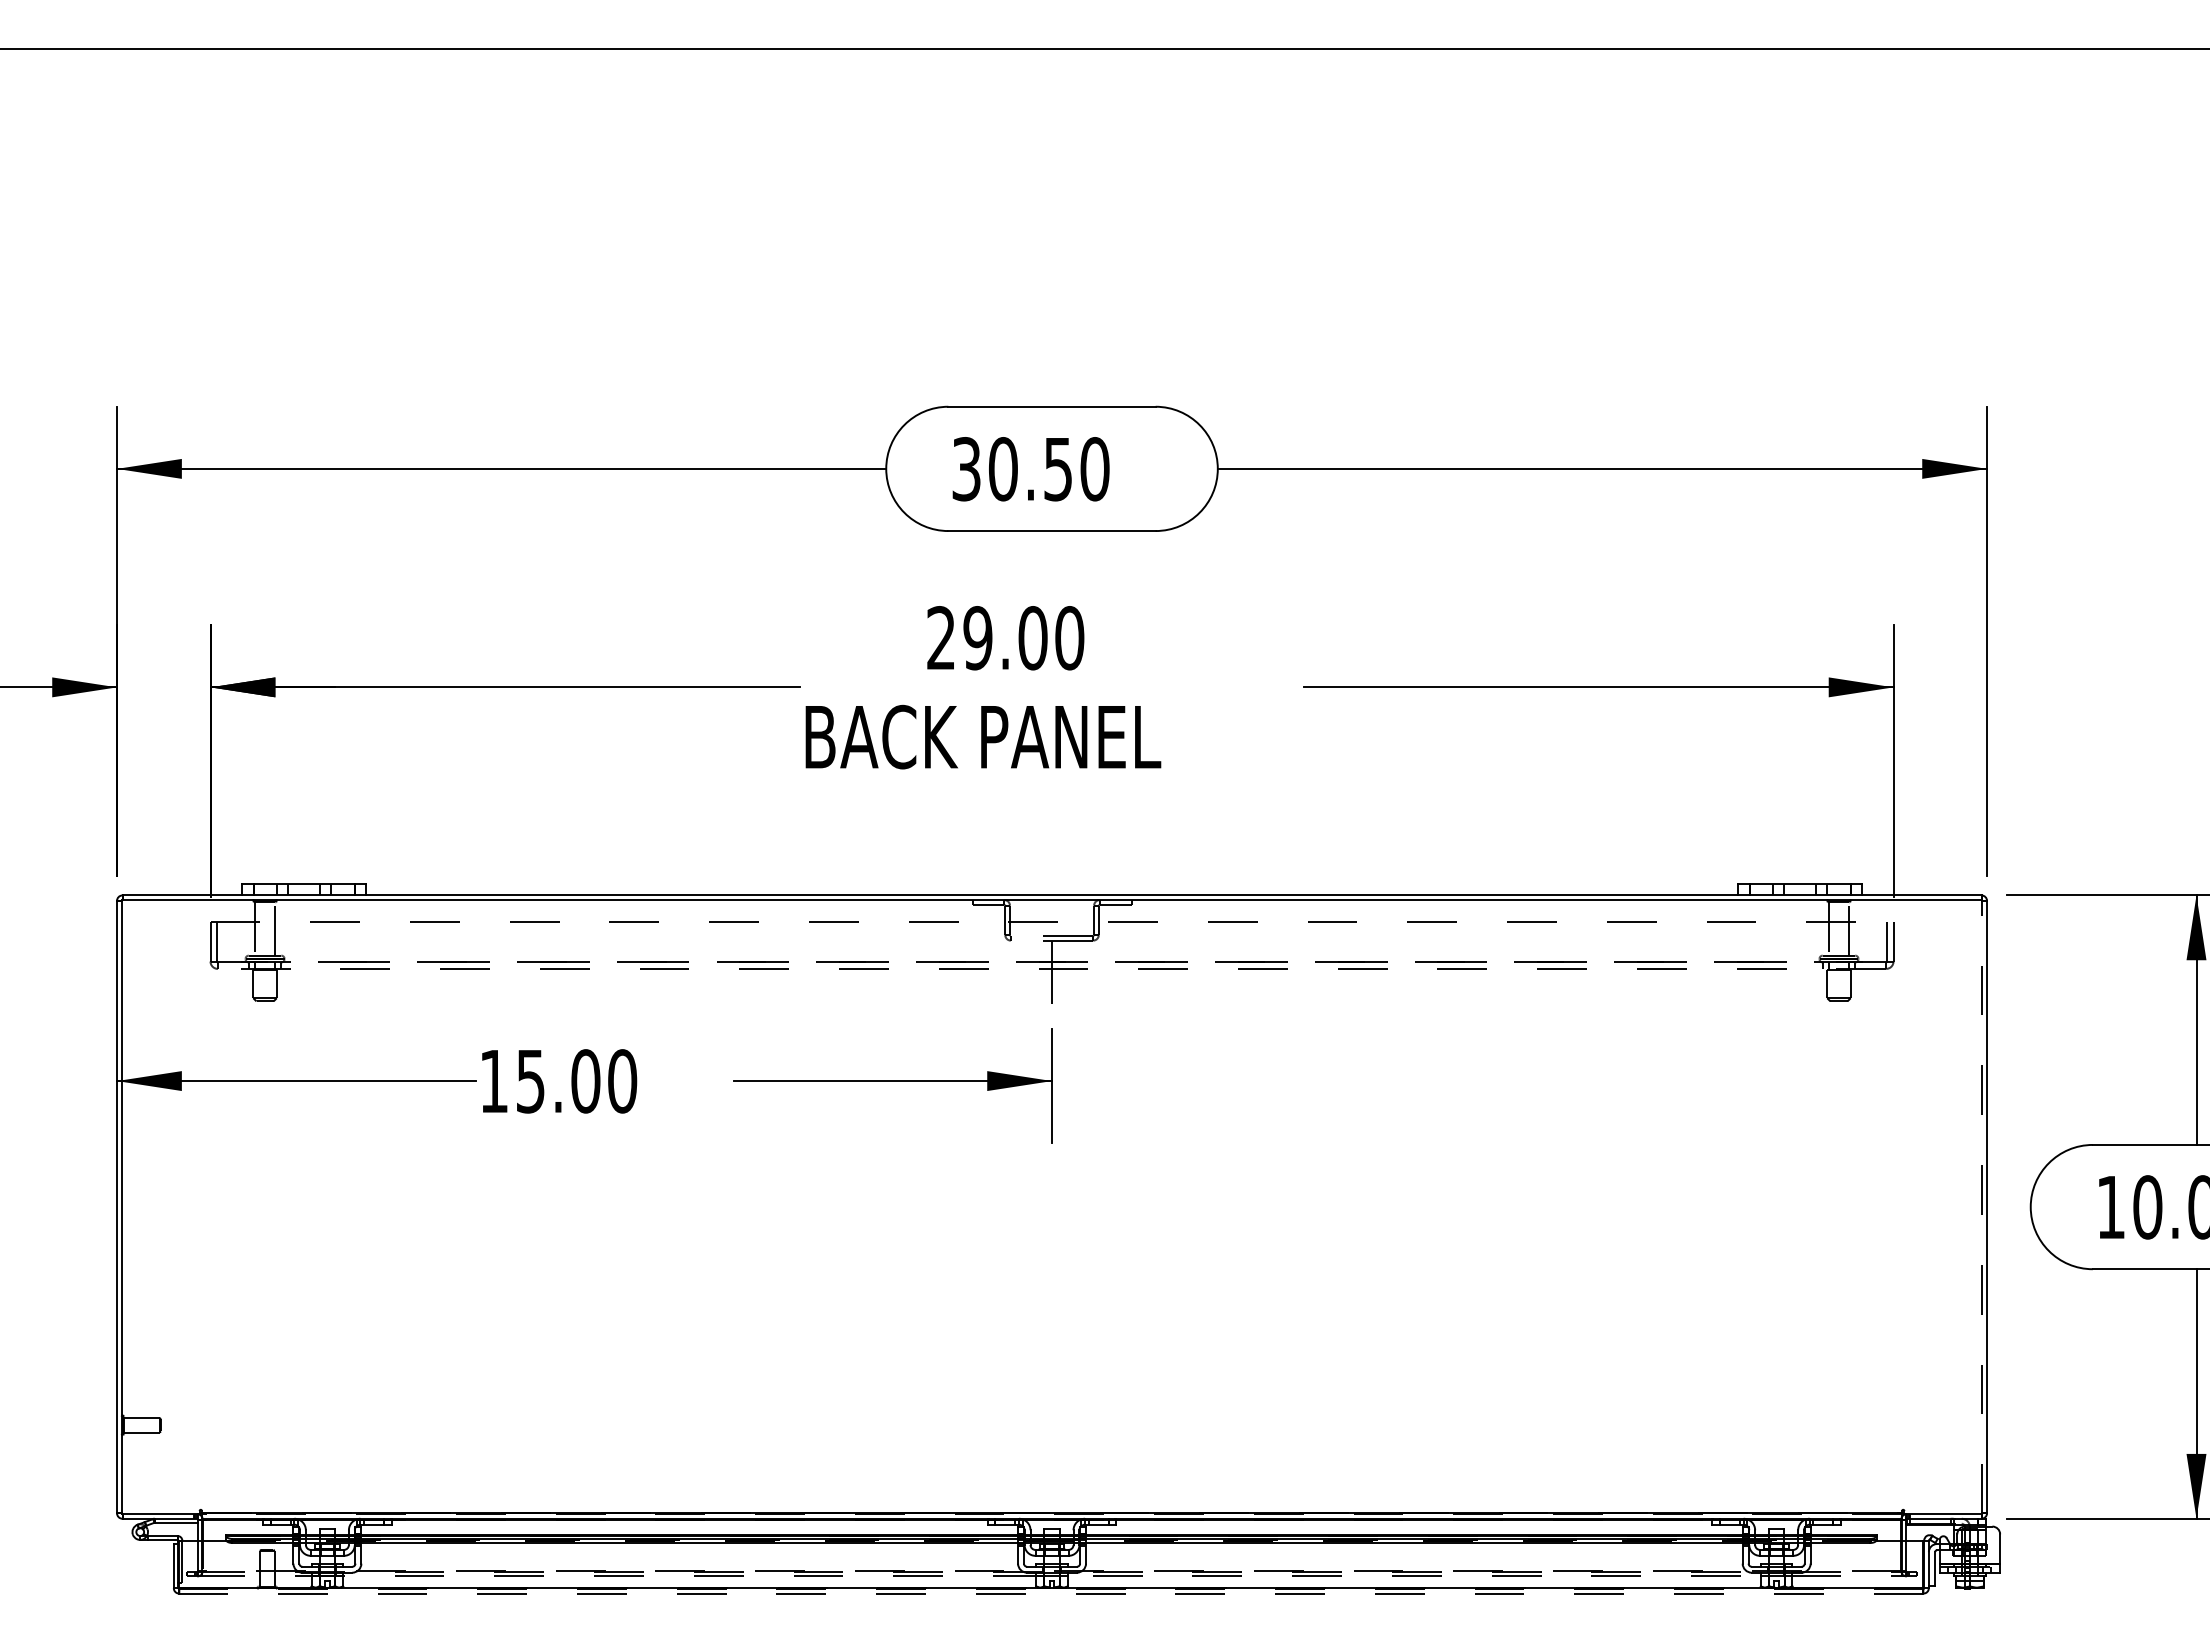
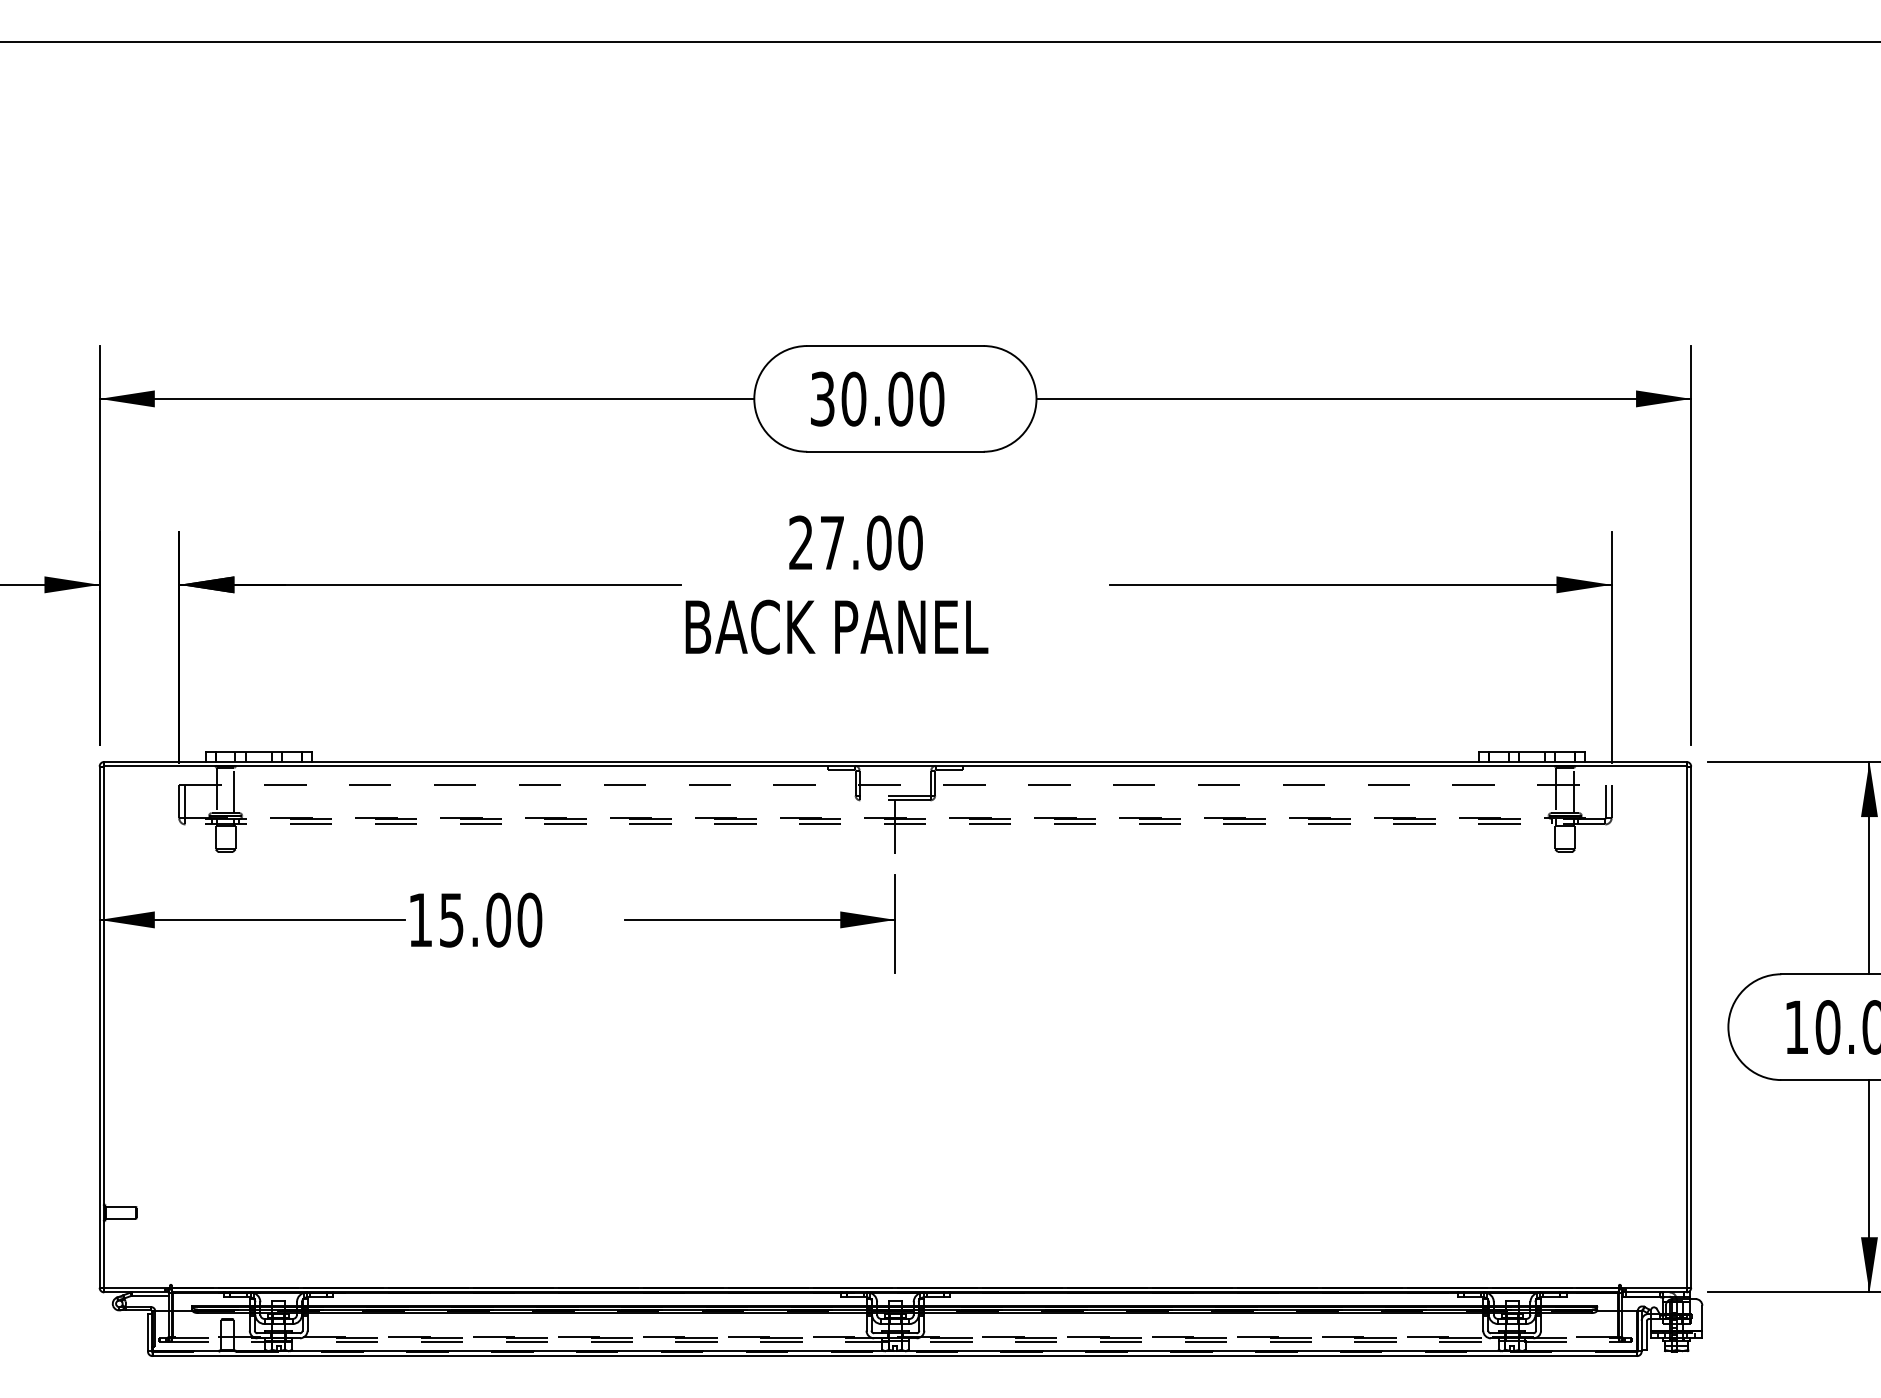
text: (1058, 469) -> (900, 399), 30.50 -> 30.00
text: (977, 638) -> (831, 543), 29.00 -> 27.00
line: (1982, 1206) -> (1687, 1026), dashed -> solid
line: (1050, 1593) -> (894, 1356), dashed -> solid

